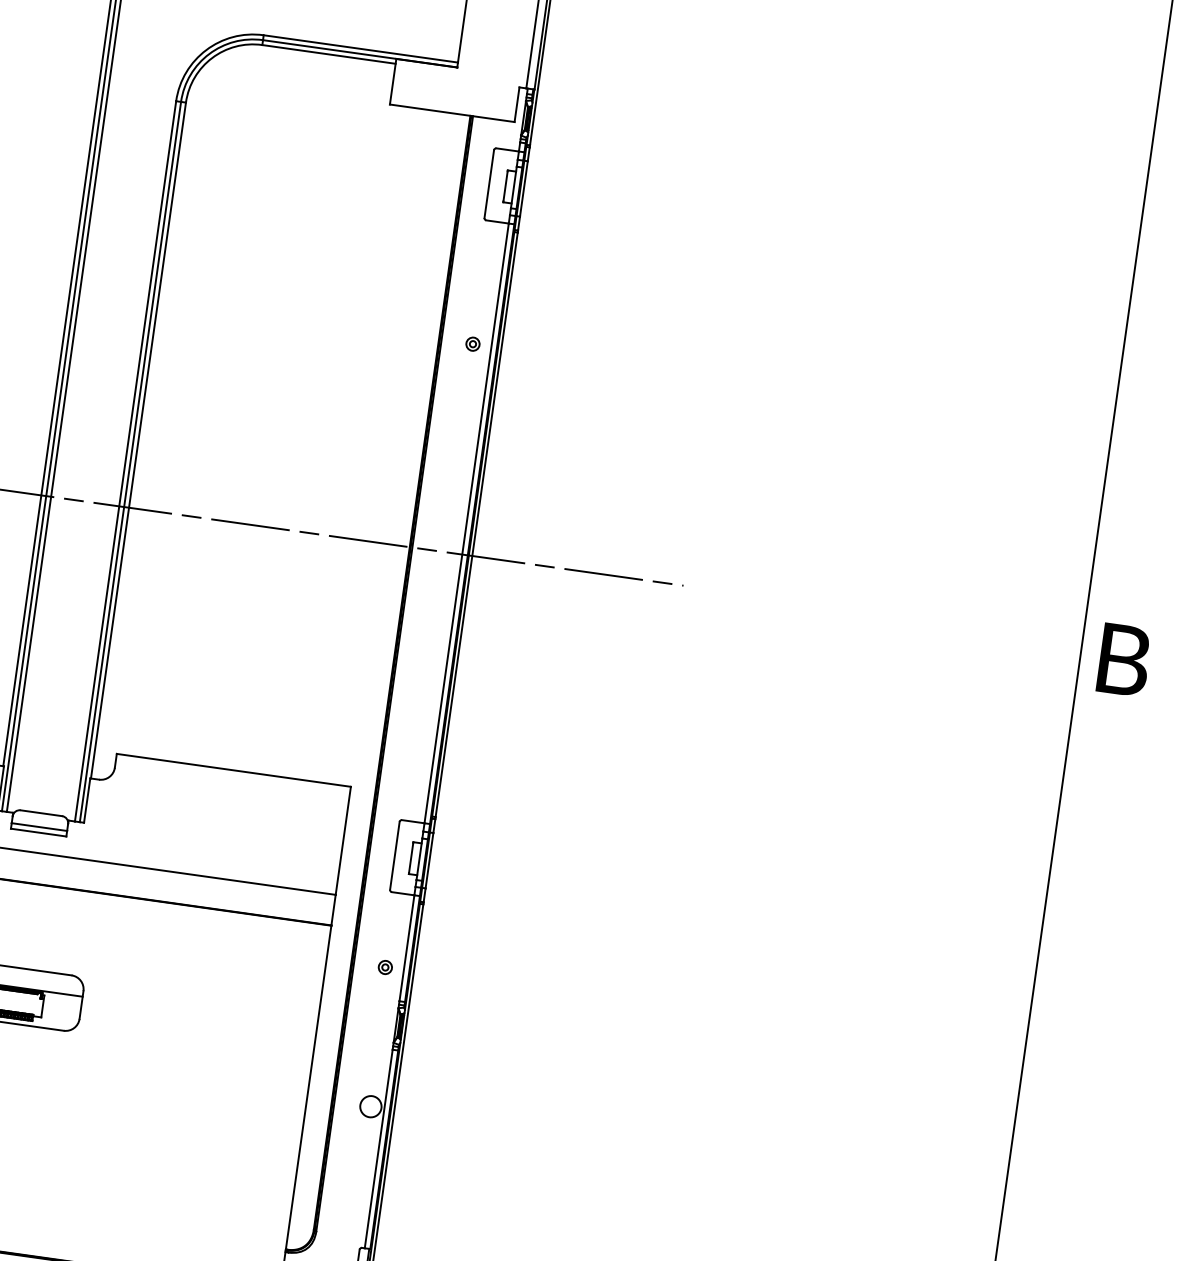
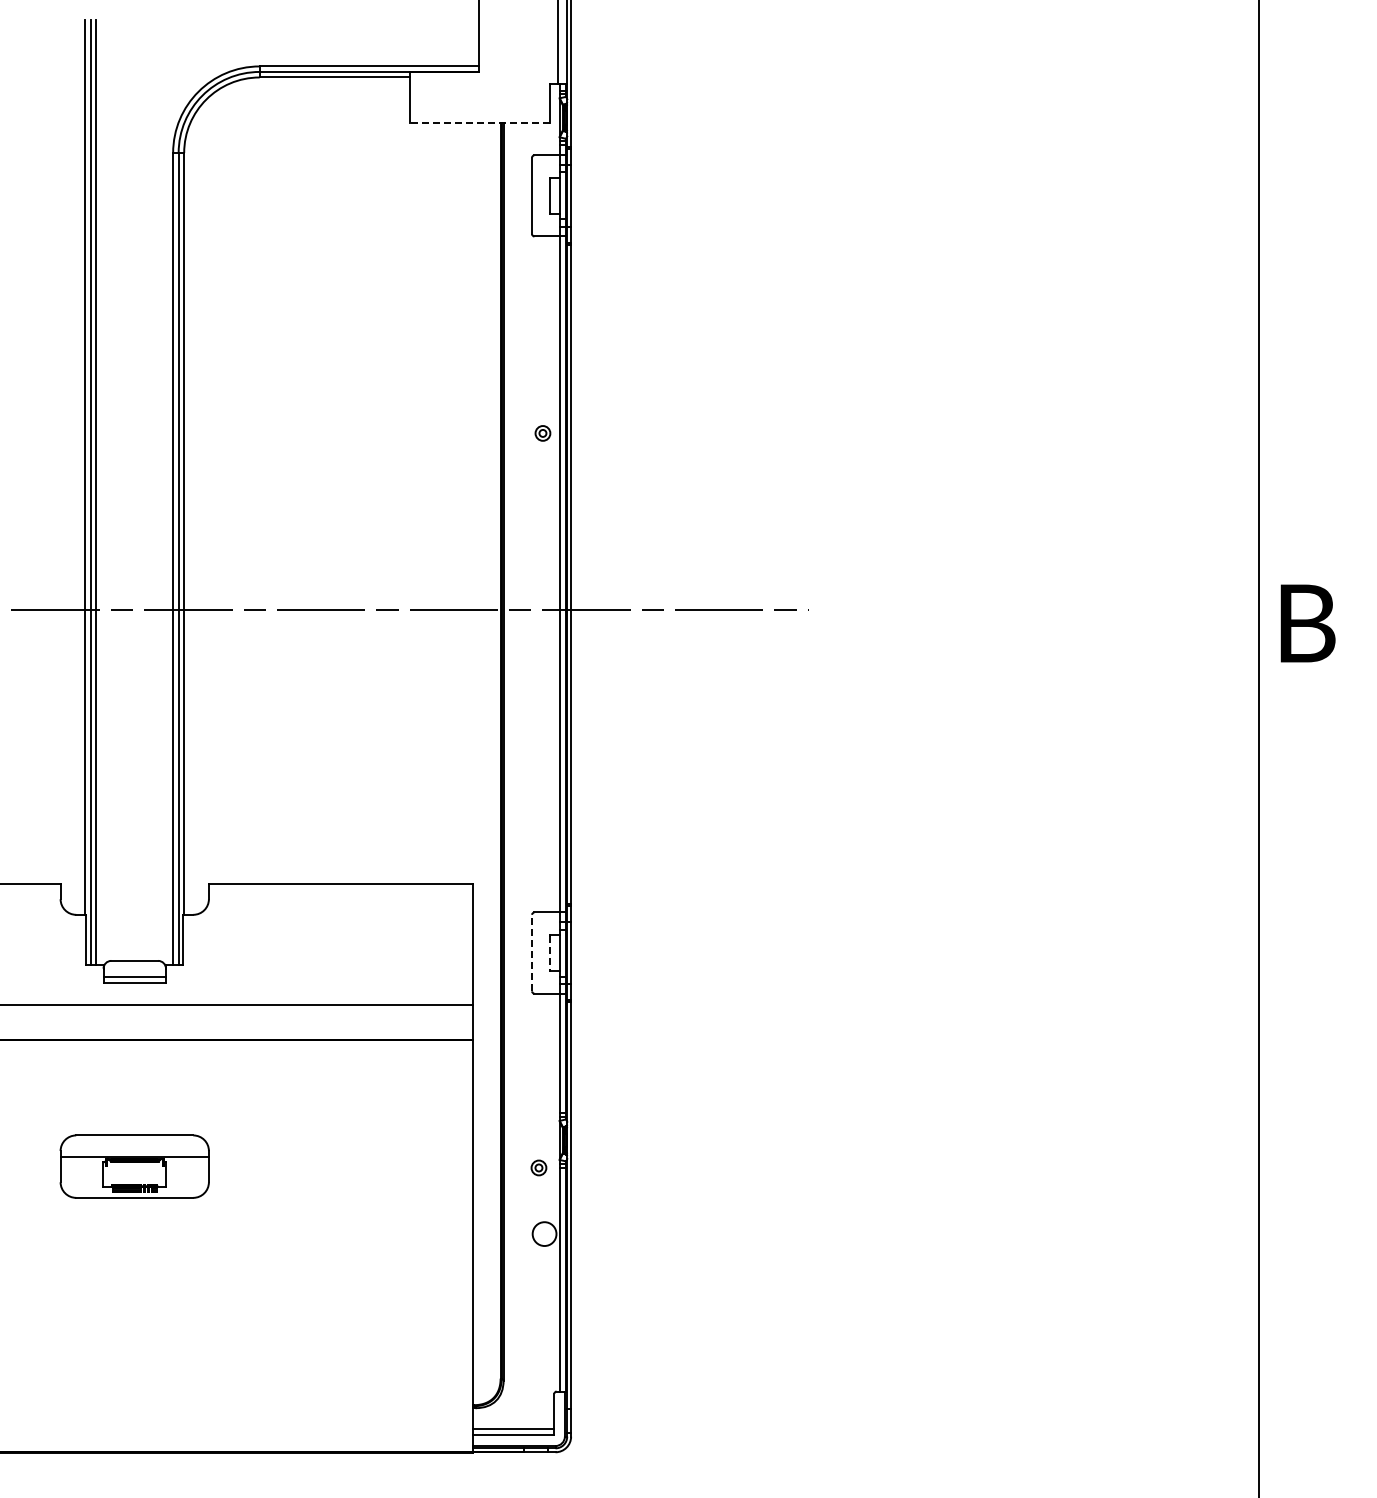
line: (451, 113) -> (479, 123), solid -> dashed
part: (472, 344) -> (542, 433), moved
line: (395, 855) -> (532, 952), solid -> dashed
line: (411, 858) -> (550, 953), solid -> dashed
part: (385, 967) -> (538, 1167), moved

